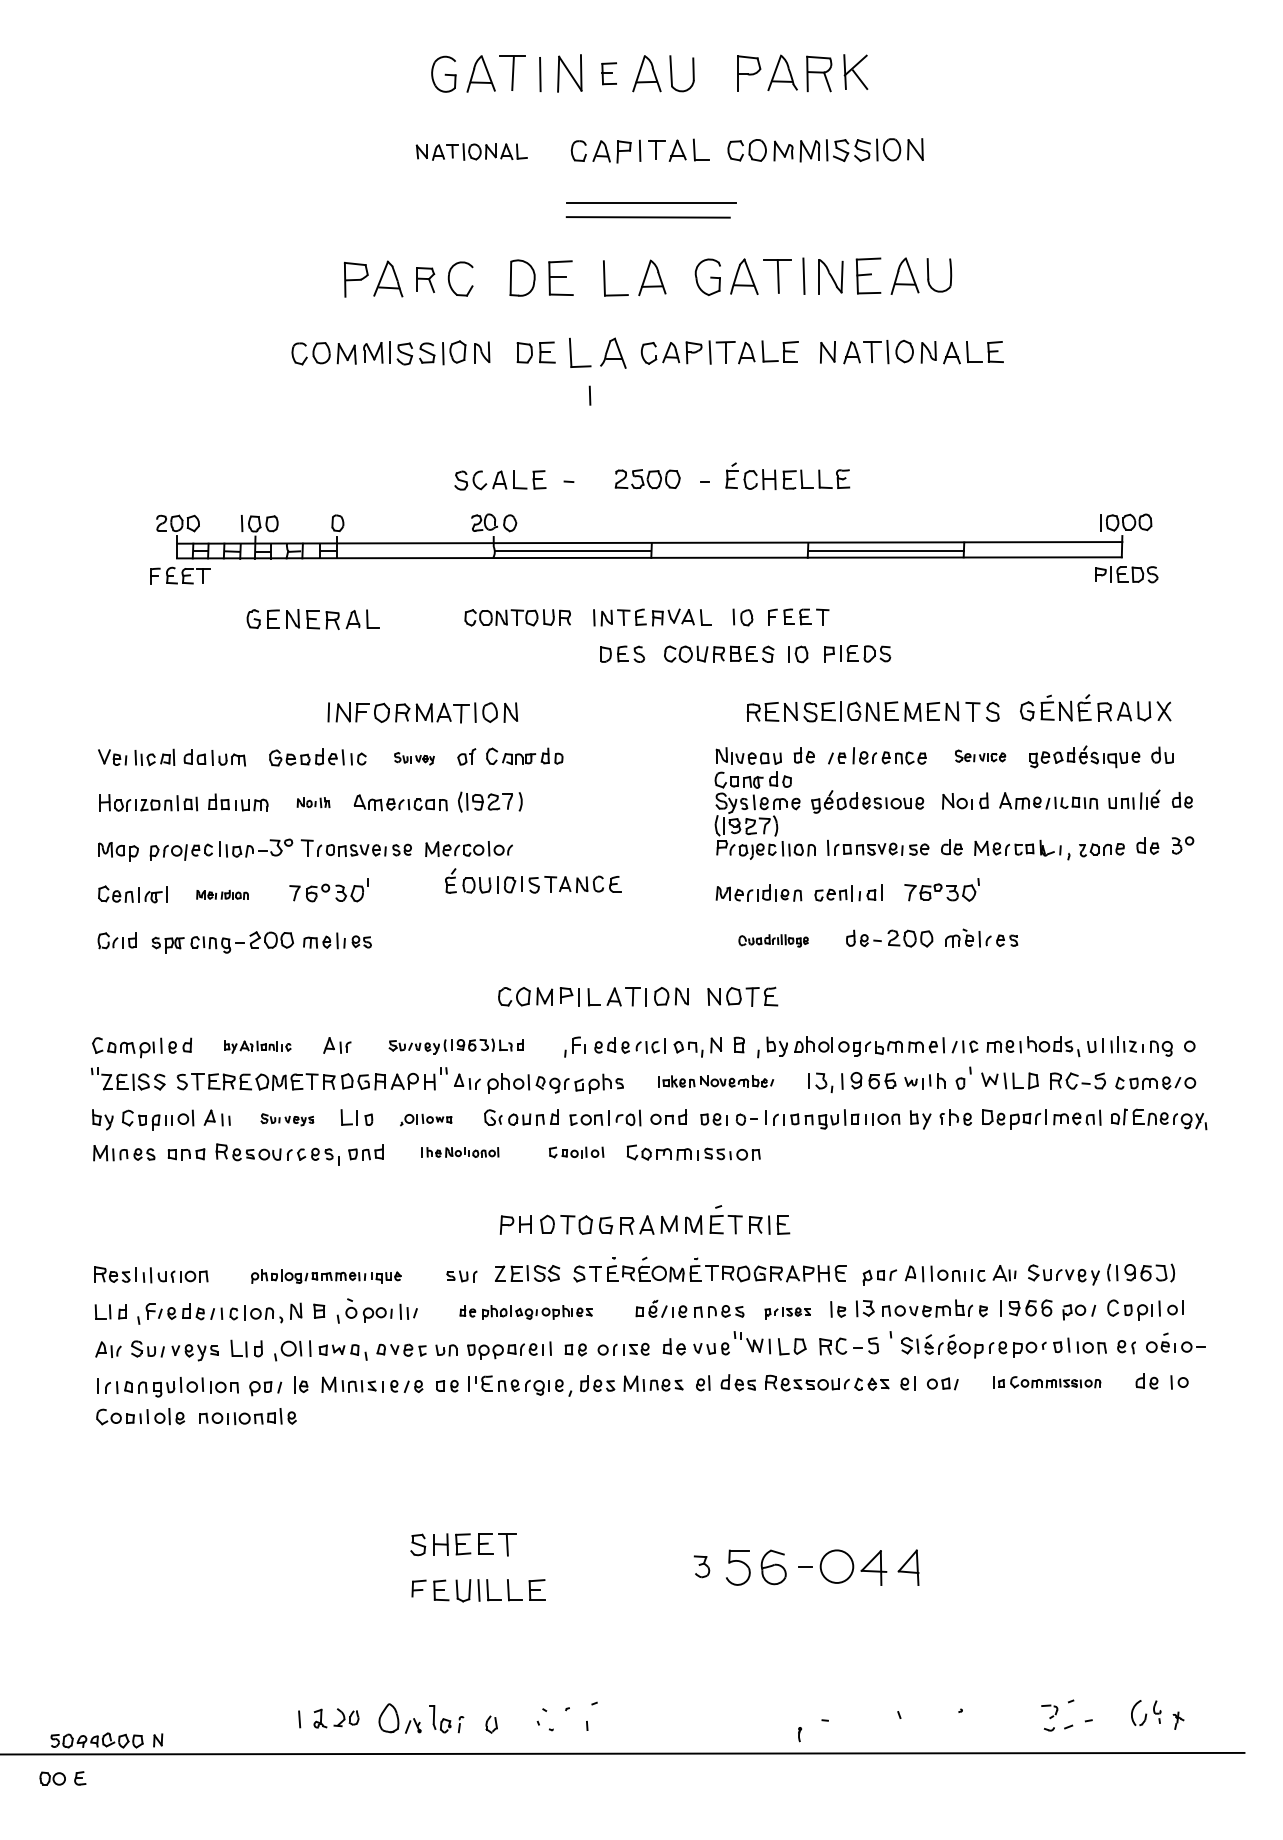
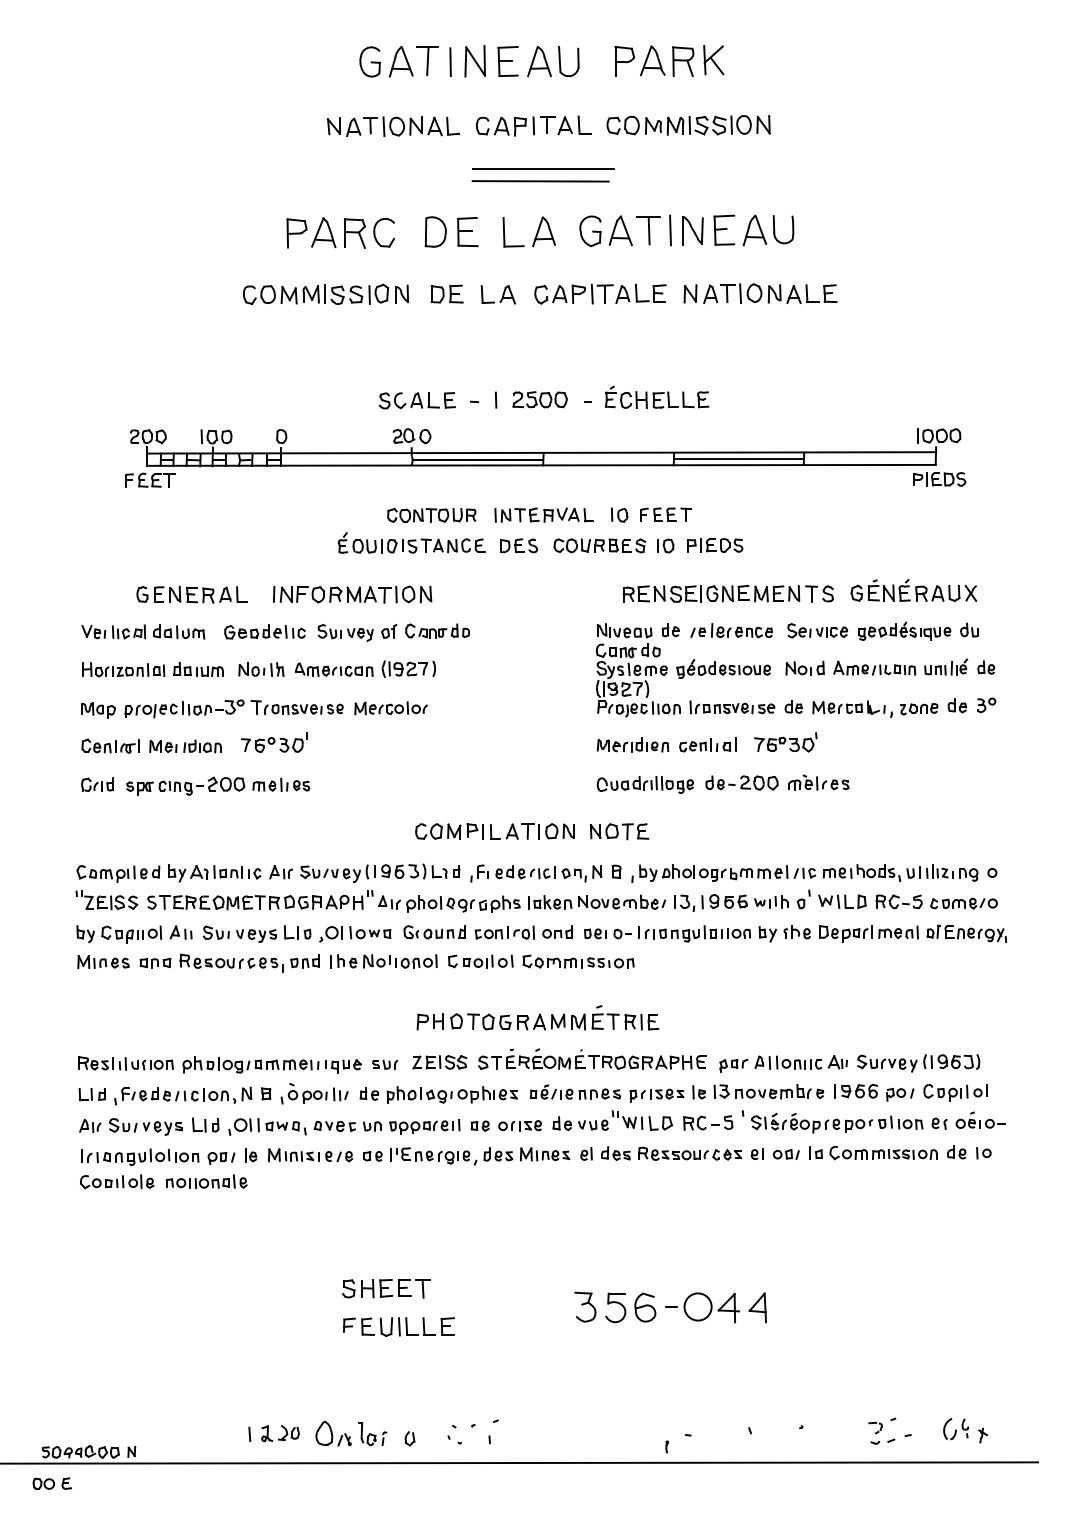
part: (608, 73) -> (507, 61), size x1.67
part: (471, 151) -> (393, 126), size x1.43
part: (425, 279) -> (354, 233), size x1.43
part: (596, 353) -> (497, 294), size x0.71
line: (590, 394) -> (496, 399), moved
part: (312, 619) -> (191, 594), moved
part: (980, 755) -> (817, 630), size x1.43
part: (414, 758) -> (345, 632), size x1.67
part: (313, 802) -> (261, 669), size x1.67
part: (533, 880) -> (411, 542), moved
part: (222, 894) -> (185, 746), size x1.67
part: (772, 940) -> (644, 784), size x1.67
part: (456, 1045) -> (380, 872), size x1.43
part: (257, 1047) -> (214, 873), size x1.67
part: (716, 1080) -> (597, 901), size x1.43
part: (287, 1118) -> (239, 933), size x1.67
part: (426, 1120) -> (355, 934), size x1.67
part: (459, 1152) -> (383, 961), size x1.67
part: (576, 1152) -> (480, 961), size x1.43
part: (325, 1276) -> (271, 1064), size x1.43
part: (525, 1311) -> (438, 1094), size x1.43
part: (787, 1313) -> (656, 1095), size x1.43
part: (1047, 1382) -> (873, 1153), size x1.43
part: (702, 1566) -> (585, 1306), size x1.67

